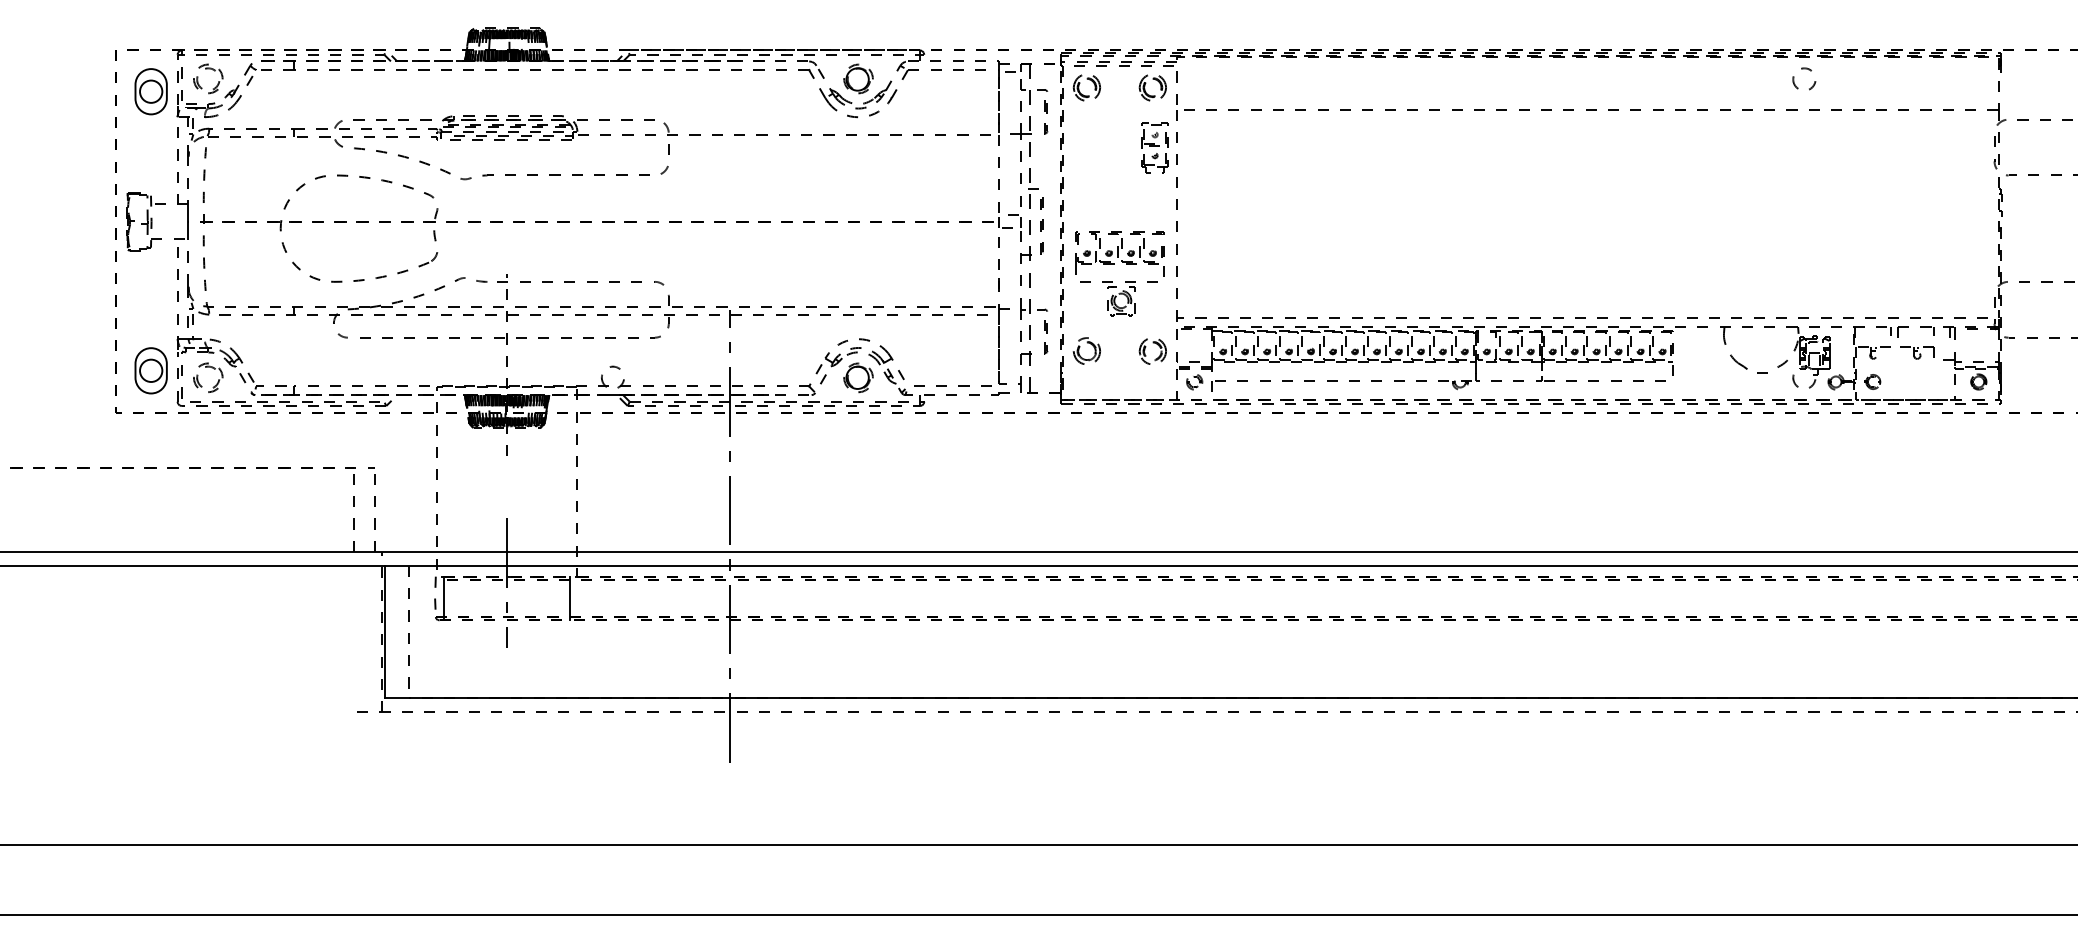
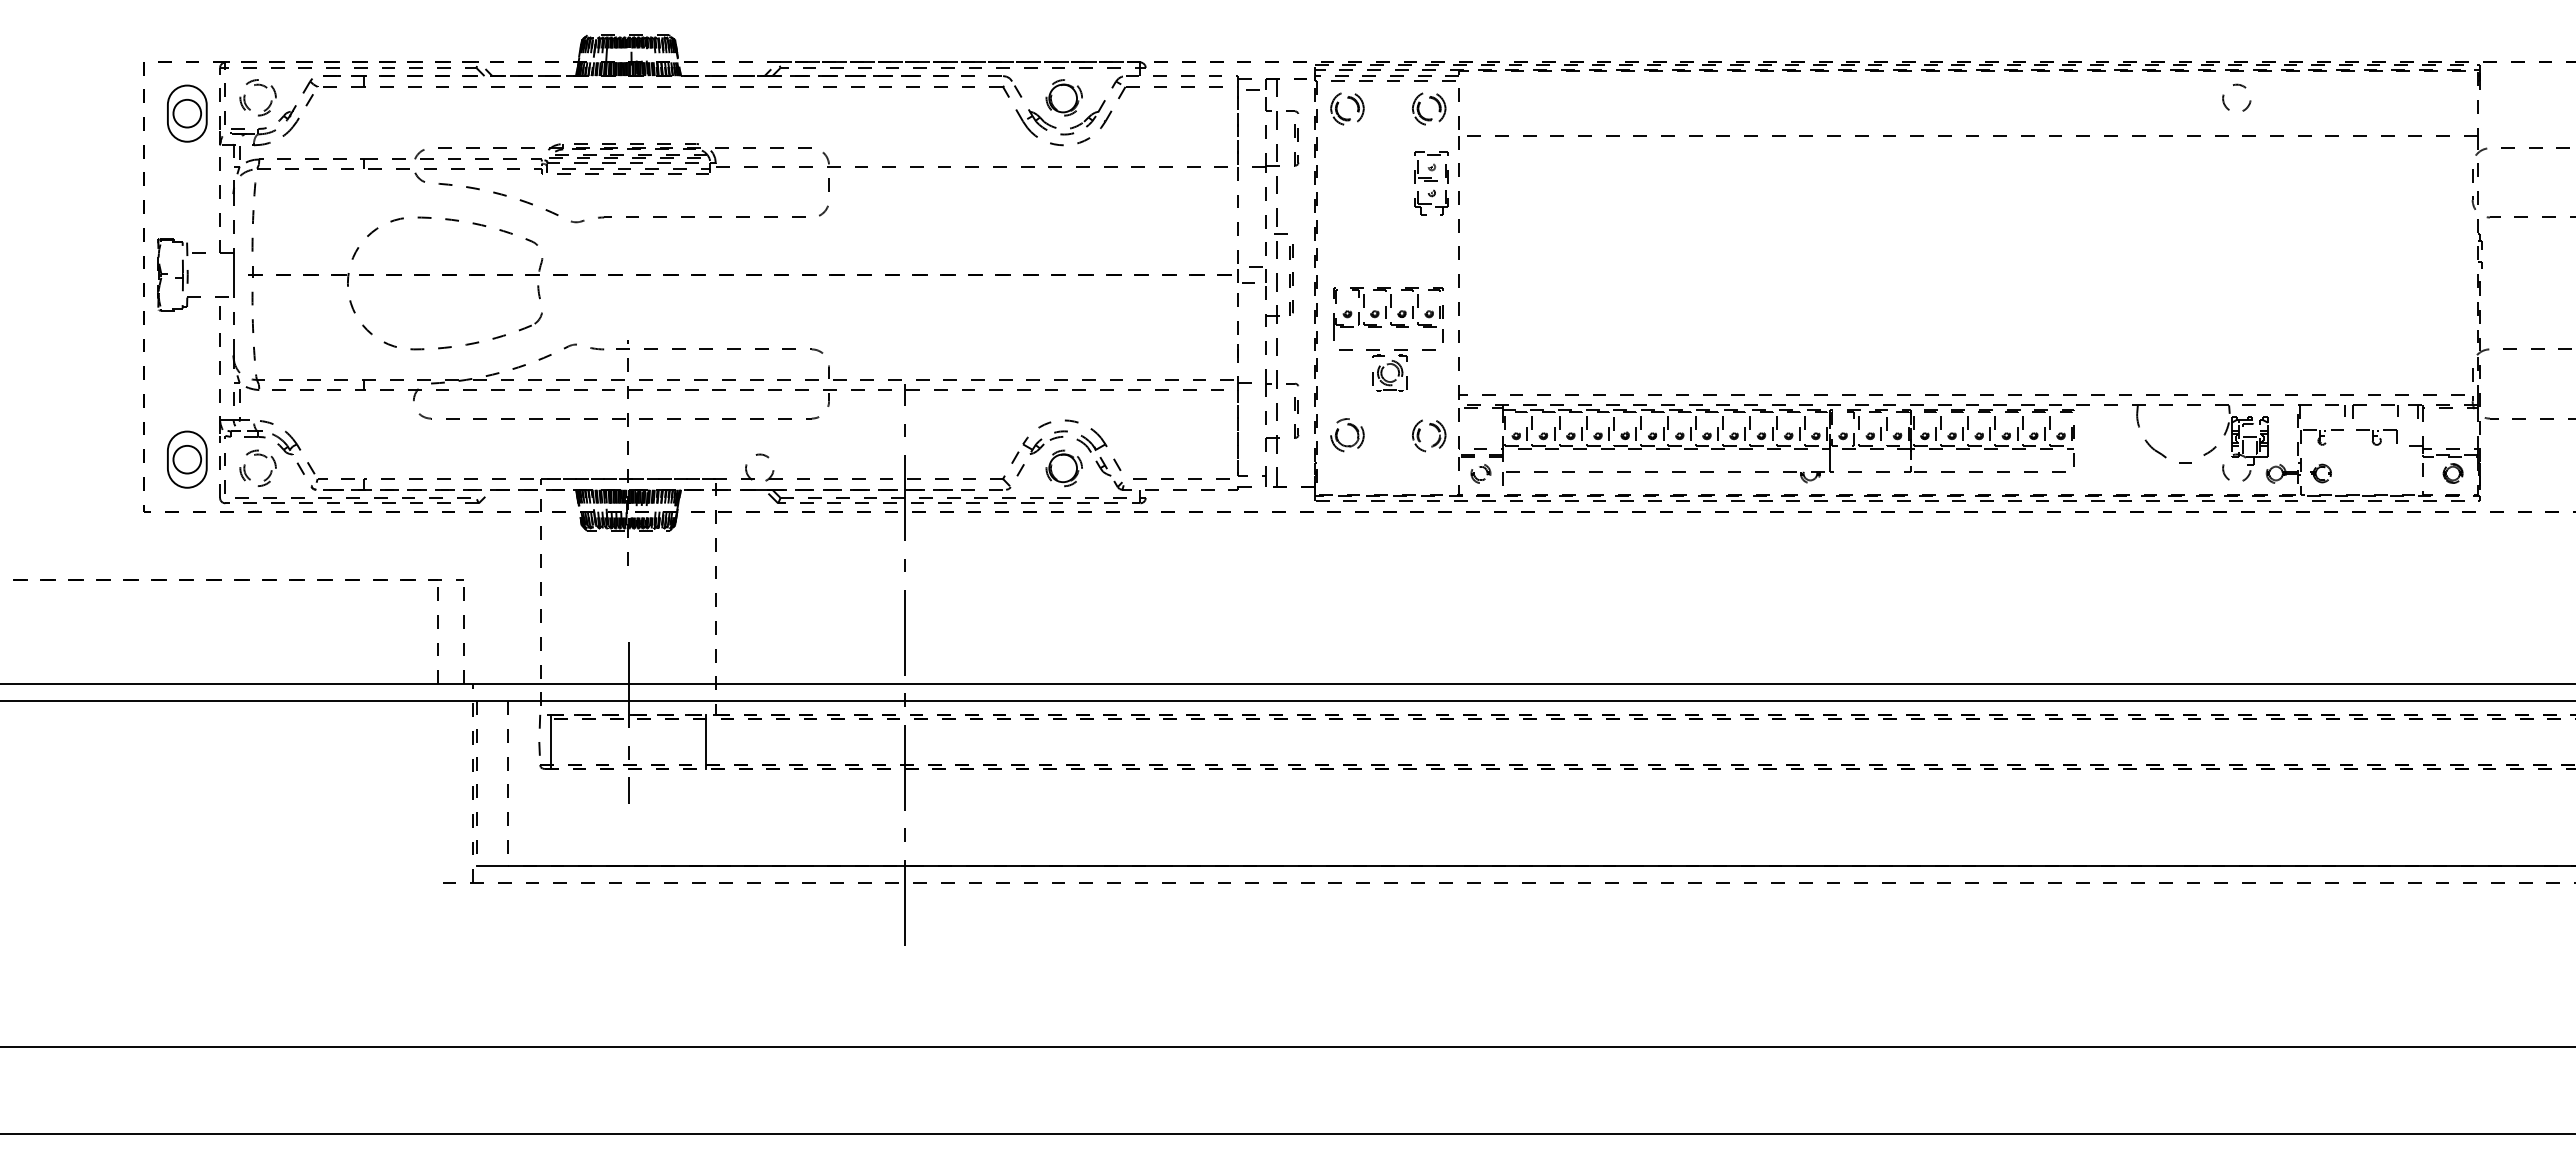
line: (385, 632) -> (477, 784), solid -> dashed

